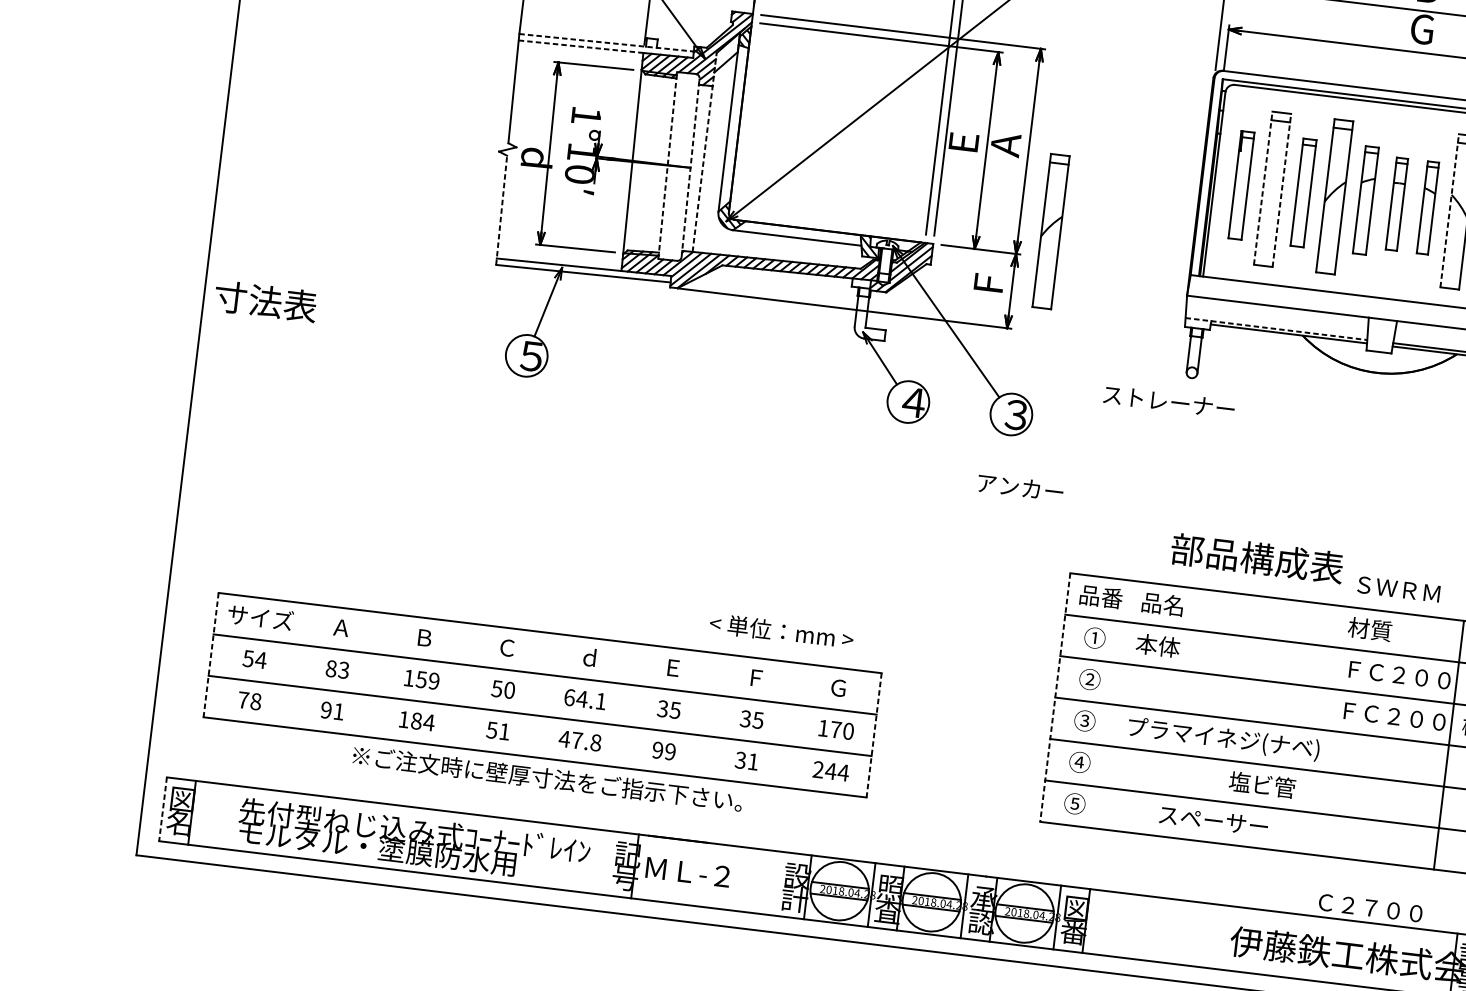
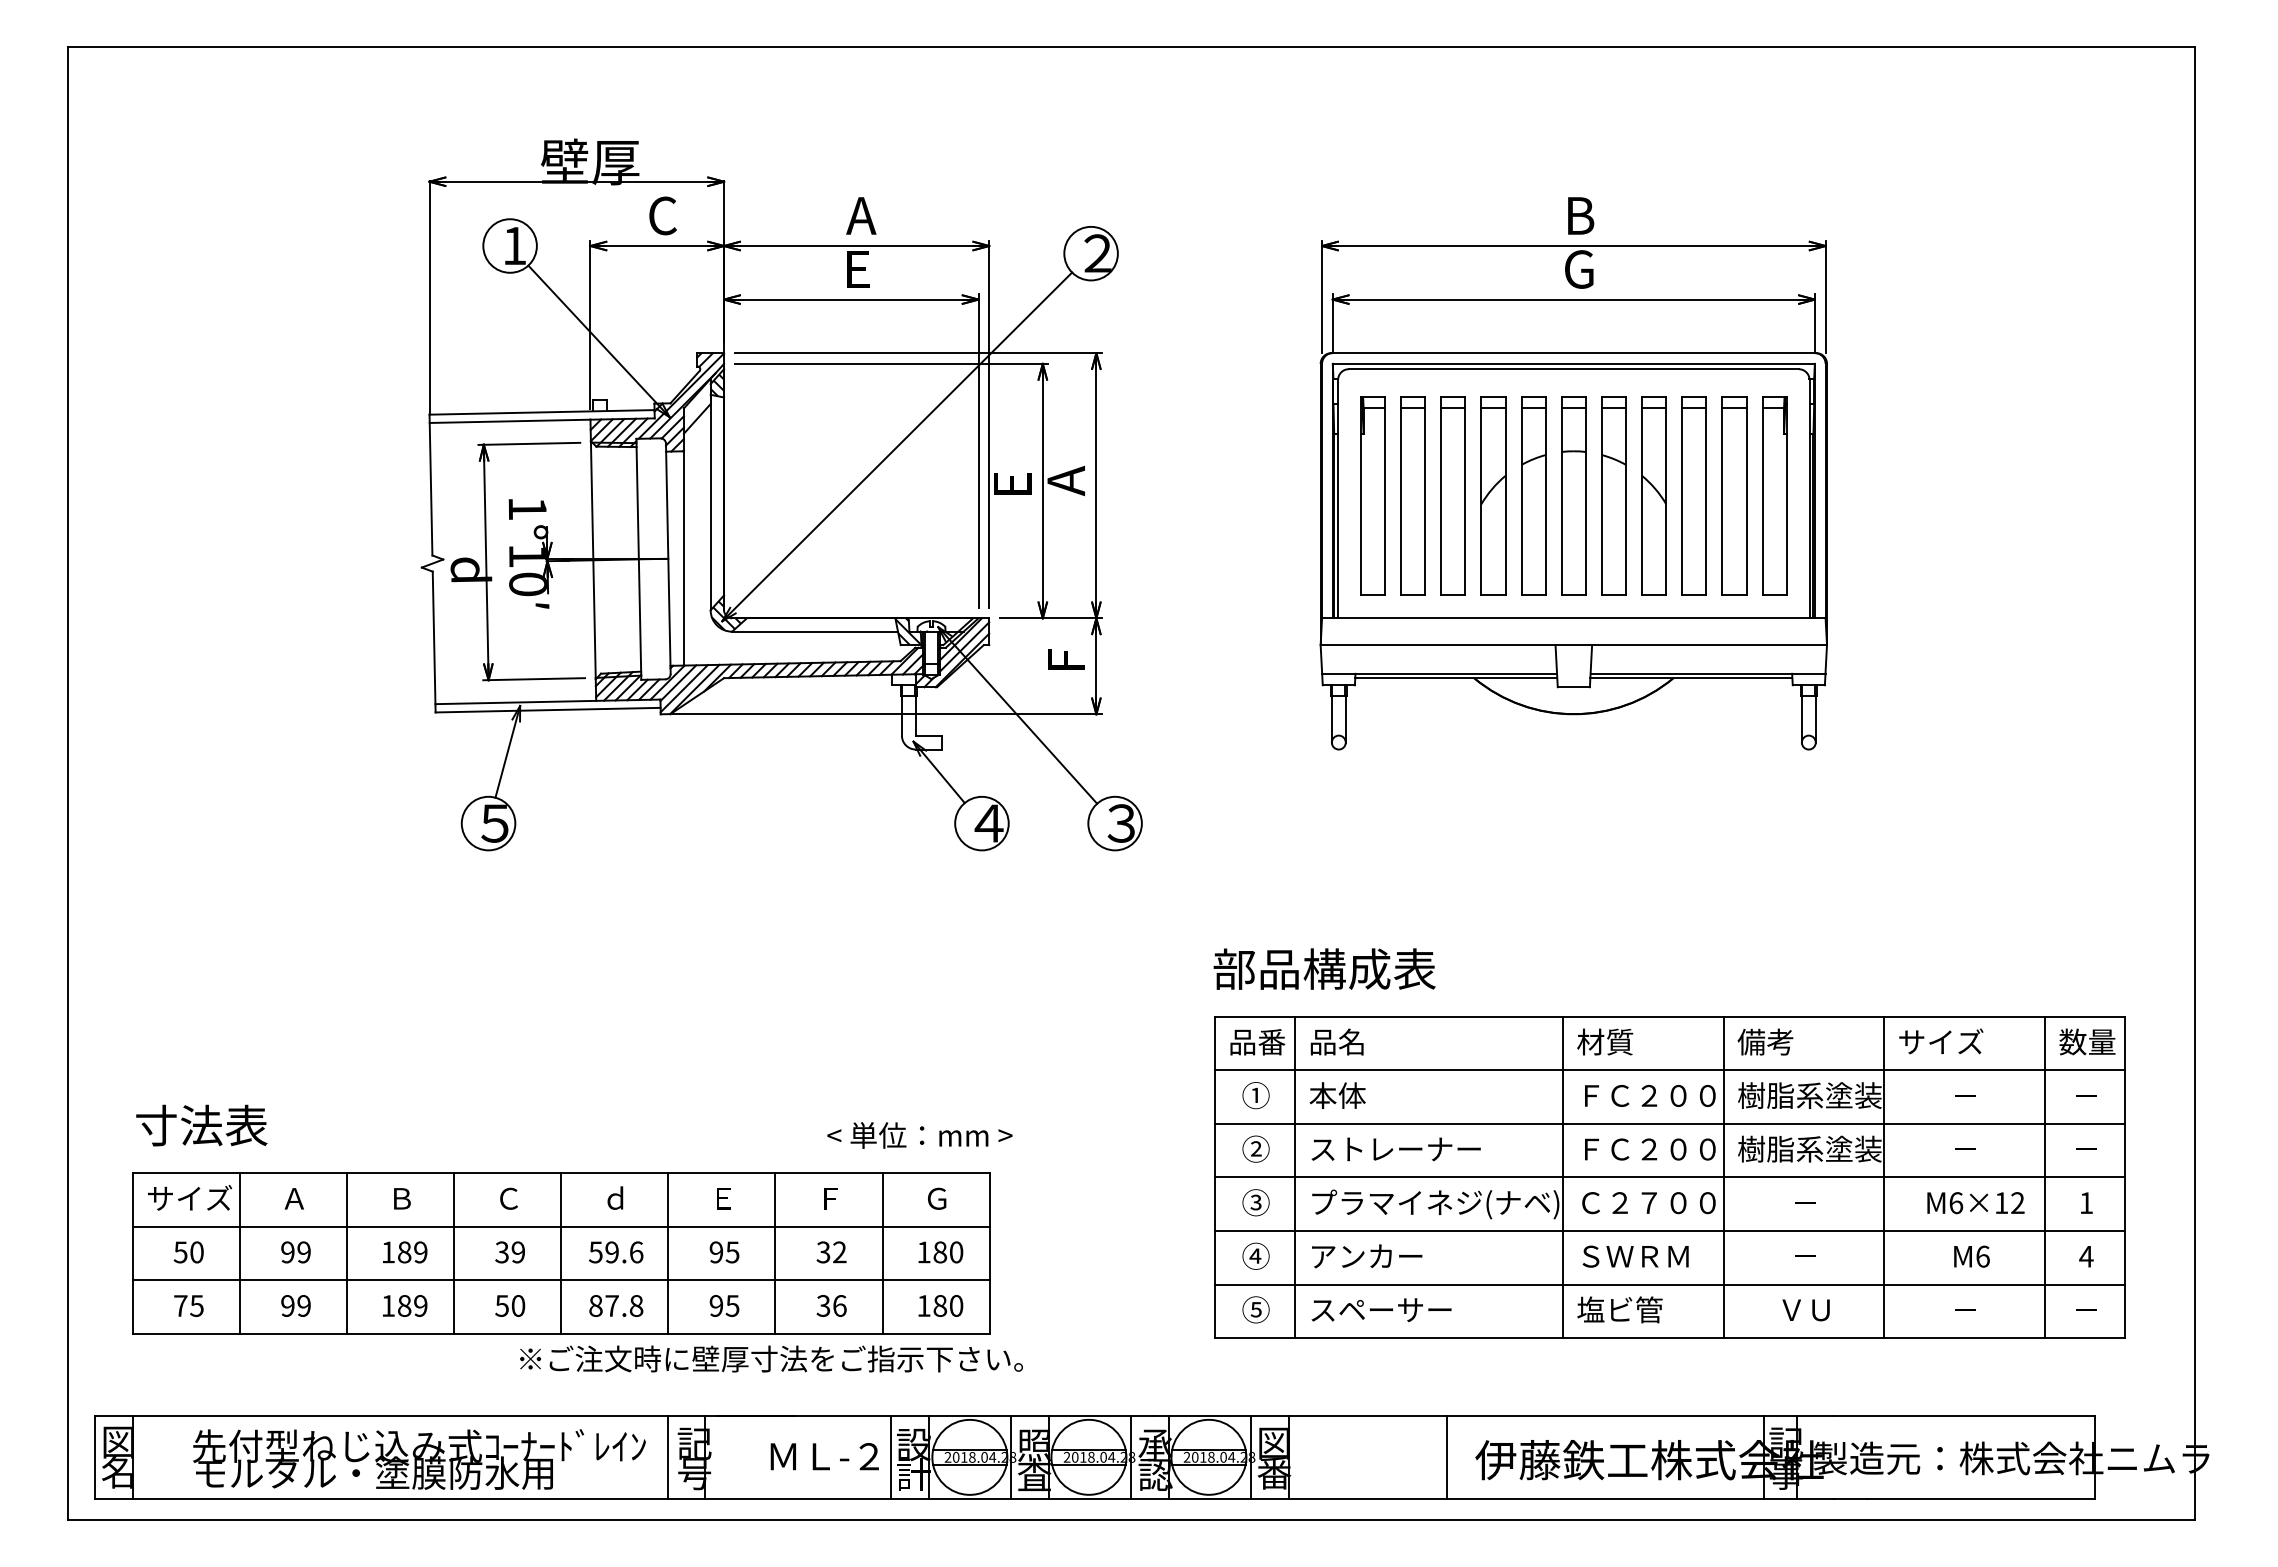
line: (606, 42) -> (542, 412), dashed -> solid
line: (581, 46) -> (510, 421), dashed -> solid
line: (704, 152) -> (683, 537), dashed -> solid
line: (667, 165) -> (638, 559), dashed -> solid
line: (690, 167) -> (668, 558), dashed -> solid
part: (1241, 184) -> (1372, 495), size x1.43
line: (1263, 188) -> (1401, 496), dashed -> solid
line: (1282, 190) -> (1425, 496), dashed -> solid
part: (1303, 192) -> (1452, 495), size x1.43
part: (1365, 199) -> (1533, 495), size x1.43
part: (1396, 203) -> (1573, 495), size x1.67
part: (1427, 207) -> (1613, 495), size x1.67
line: (501, 209) -> (434, 641), dashed -> solid
line: (1449, 210) -> (1642, 496), dashed -> solid
part: (1051, 230) -> (1137, 583), removed
text: (265, 301) -> (201, 1125), moved
line: (1277, 328) -> (1440, 673), dashed -> solid
text: (1168, 402) -> (1395, 1149), moved
text: (1020, 487) -> (1367, 1256), moved
text: (1257, 558) -> (1324, 968), moved
text: (1398, 589) -> (1635, 1256), moved
text: (781, 631) -> (919, 1135), moved
line: (210, 655) -> (132, 1254), dashed -> solid
text: (260, 660) -> (196, 1252), 54 -> 50
line: (293, 665) -> (239, 1253), added
text: (337, 669) -> (295, 1252), 83 -> 99
line: (376, 675) -> (346, 1253), added
text: (421, 679) -> (404, 1252), 159 -> 189
line: (460, 685) -> (454, 1253), added
text: (503, 689) -> (510, 1252), 50 -> 39
line: (542, 695) -> (561, 1253), added
line: (1055, 697) -> (1214, 1177), dashed -> solid
text: (585, 699) -> (616, 1252), 64.1 -> 59.6
text: (255, 701) -> (196, 1305), 78 -> 75
line: (625, 705) -> (668, 1253), added
line: (1117, 705) -> (1295, 1177), added
text: (662, 708) -> (716, 1252), 35 -> 95
text: (338, 711) -> (303, 1305), 91 -> 99
line: (708, 715) -> (775, 1253), added
text: (758, 720) -> (839, 1252), 35 -> 32
text: (428, 722) -> (420, 1305), 184 -> 189
line: (791, 725) -> (882, 1253), added
text: (836, 729) -> (940, 1252), 170 -> 180
line: (1324, 730) -> (1562, 1177), added
text: (504, 731) -> (518, 1305), 51 -> 50
line: (873, 736) -> (989, 1254), dashed -> solid
text: (564, 738) -> (595, 1305), 47.8 -> 87.8
text: (670, 751) -> (732, 1305), 99 -> 95
text: (753, 761) -> (839, 1305), 31 -> 36
text: (831, 770) -> (940, 1305), 244 -> 180
text: (547, 778) -> (771, 1358), moved
text: (1262, 784) -> (1619, 1309), moved
line: (163, 809) -> (95, 1457), dashed -> solid
text: (1213, 820) -> (1381, 1309), moved
line: (605, 862) -> (667, 1457), added
text: (687, 872) -> (824, 1456), moved
line: (779, 883) -> (891, 1457), added
text: (1370, 908) -> (1648, 1203), moved
line: (1208, 935) -> (1446, 1457), added

